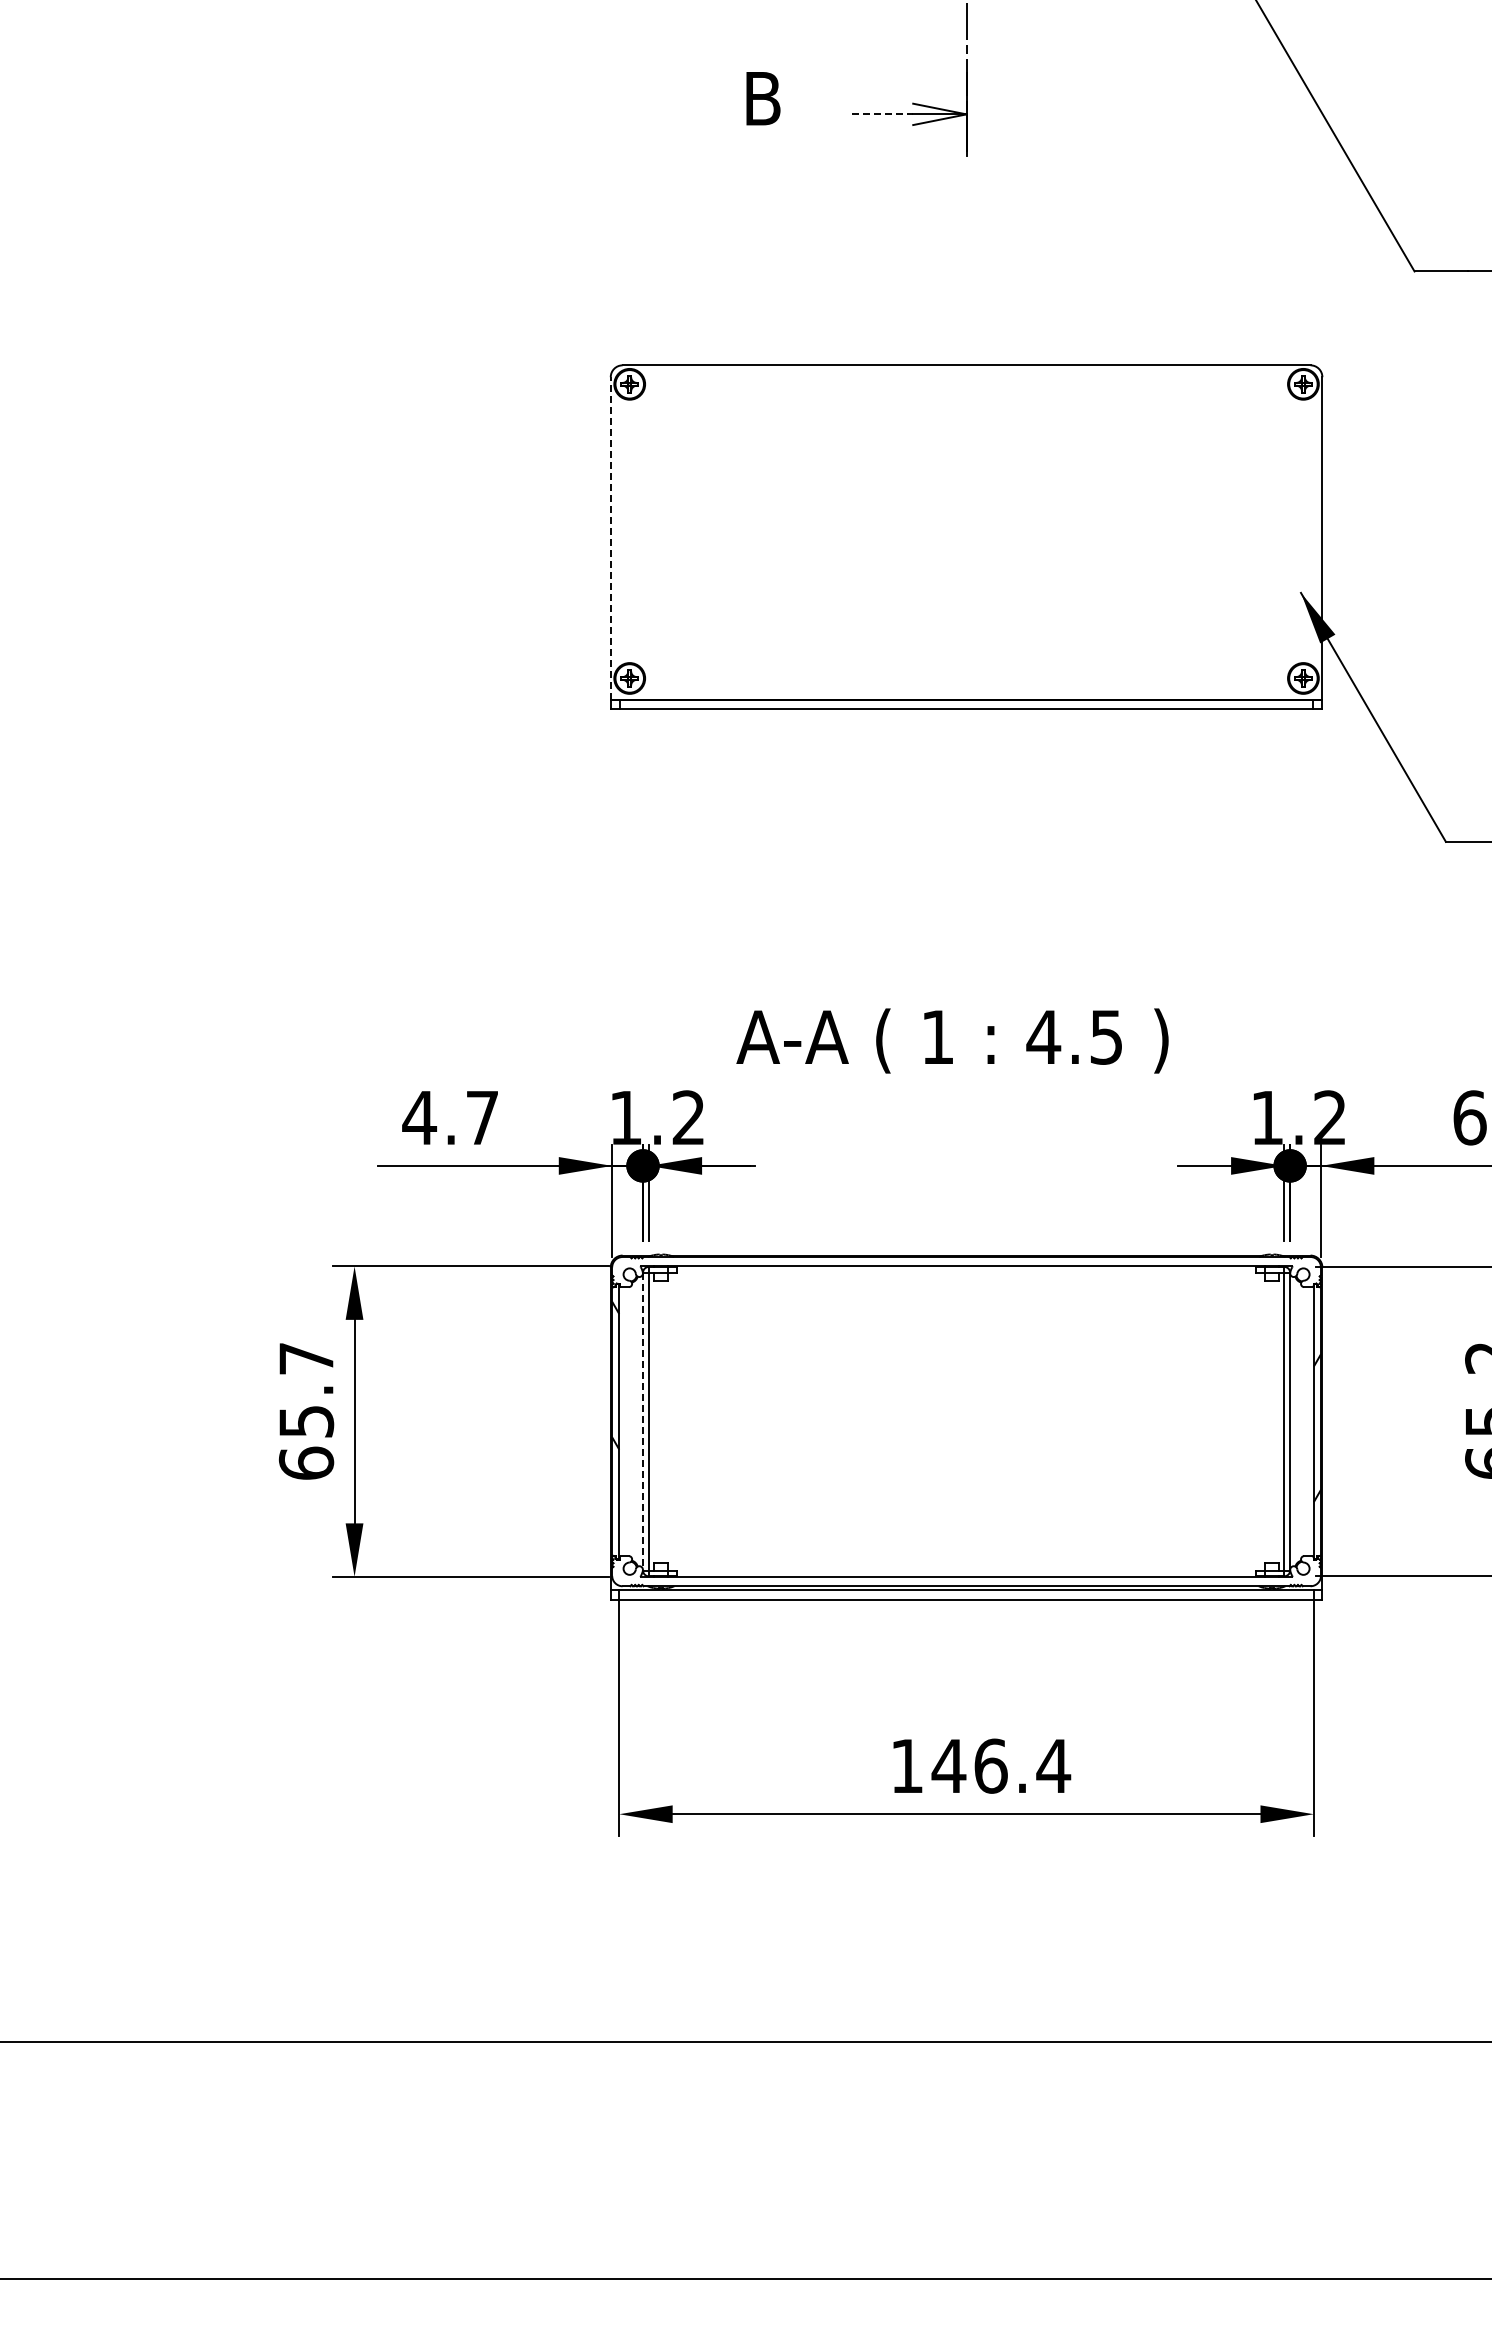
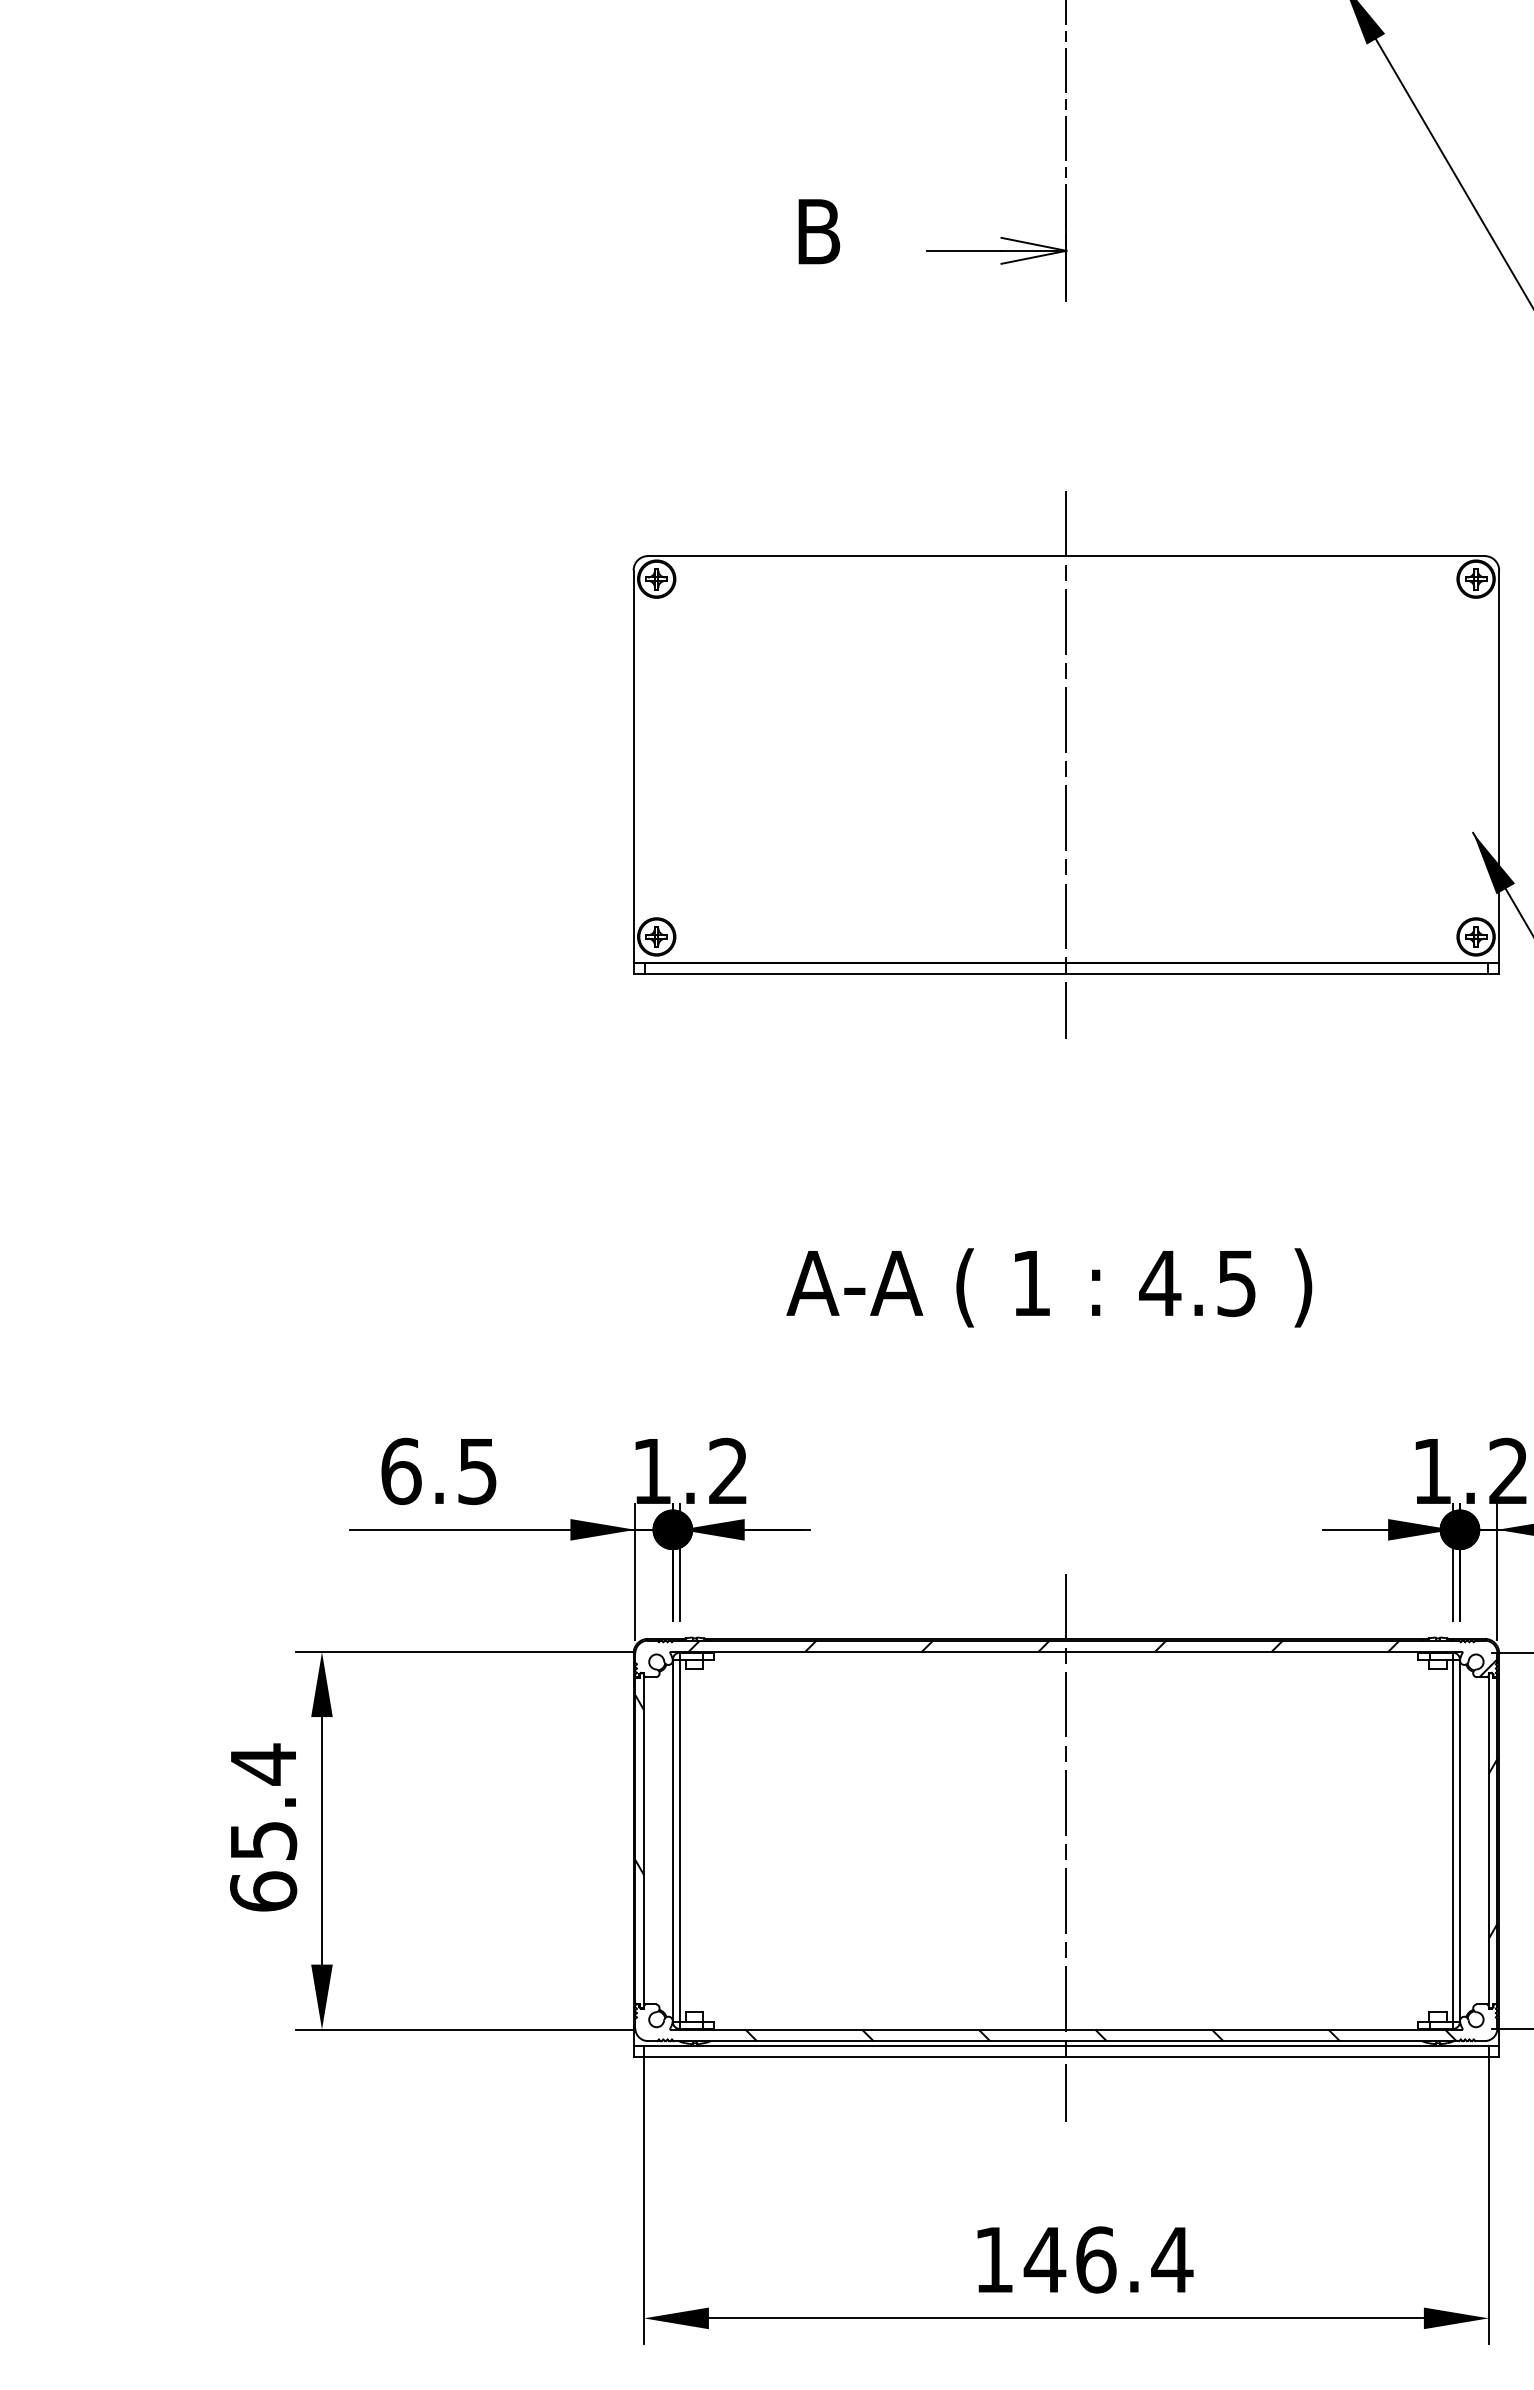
line: (882, 114) -> (964, 250), dashed -> solid
line: (966, 536) -> (1066, 764), added
line: (610, 538) -> (633, 766), dashed -> solid
text: (952, 1040) -> (1049, 1287), moved
text: (449, 1117) -> (437, 1470), 4.7 -> 6.5
hatch: (987, 1272) -> (1091, 1659), added
text: (306, 1358) -> (263, 1764), 65.7 -> 65.4
line: (643, 1421) -> (673, 1840), dashed -> solid
line: (966, 1427) -> (1066, 1847), added
hatch: (994, 1581) -> (1100, 2035), added

